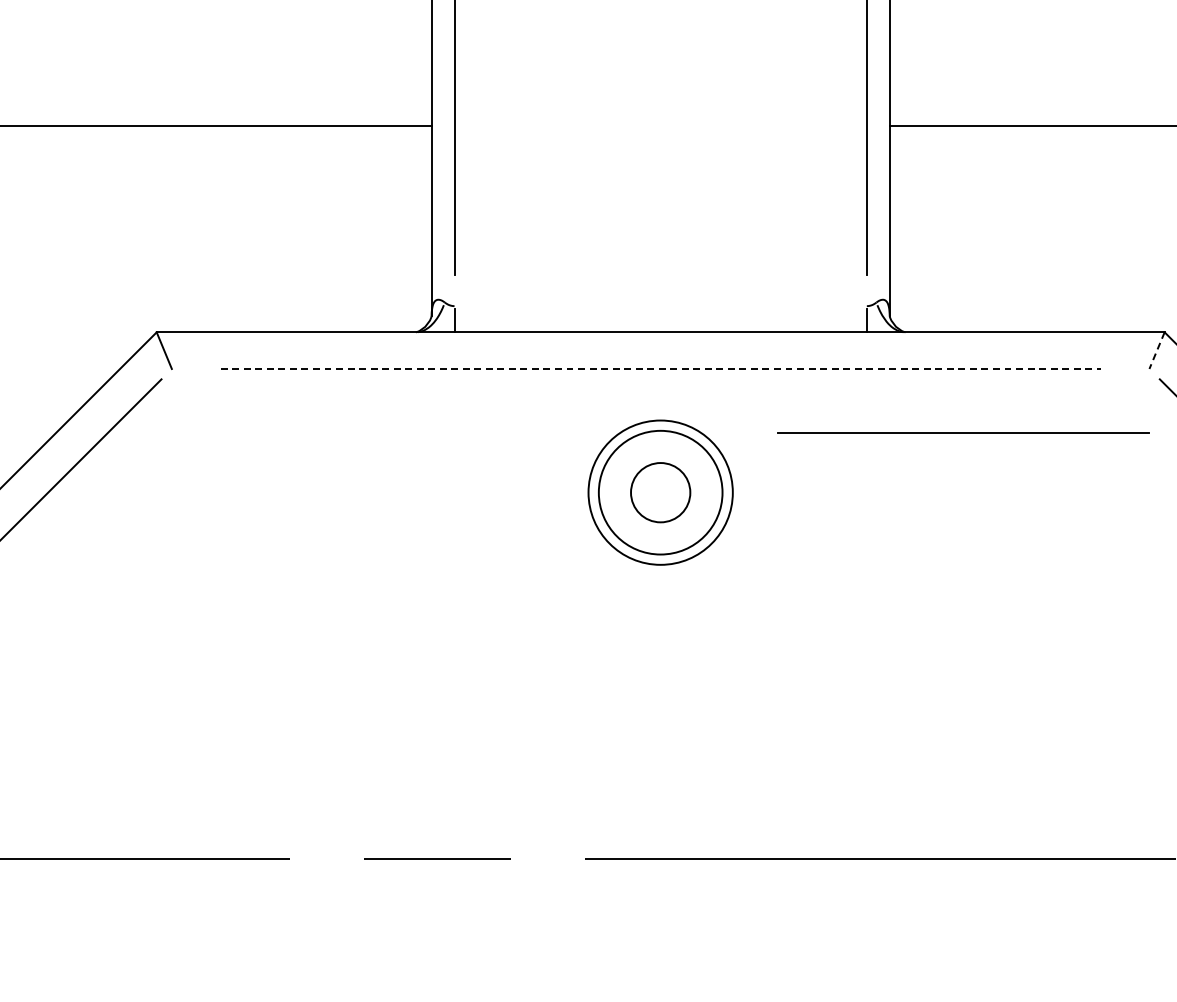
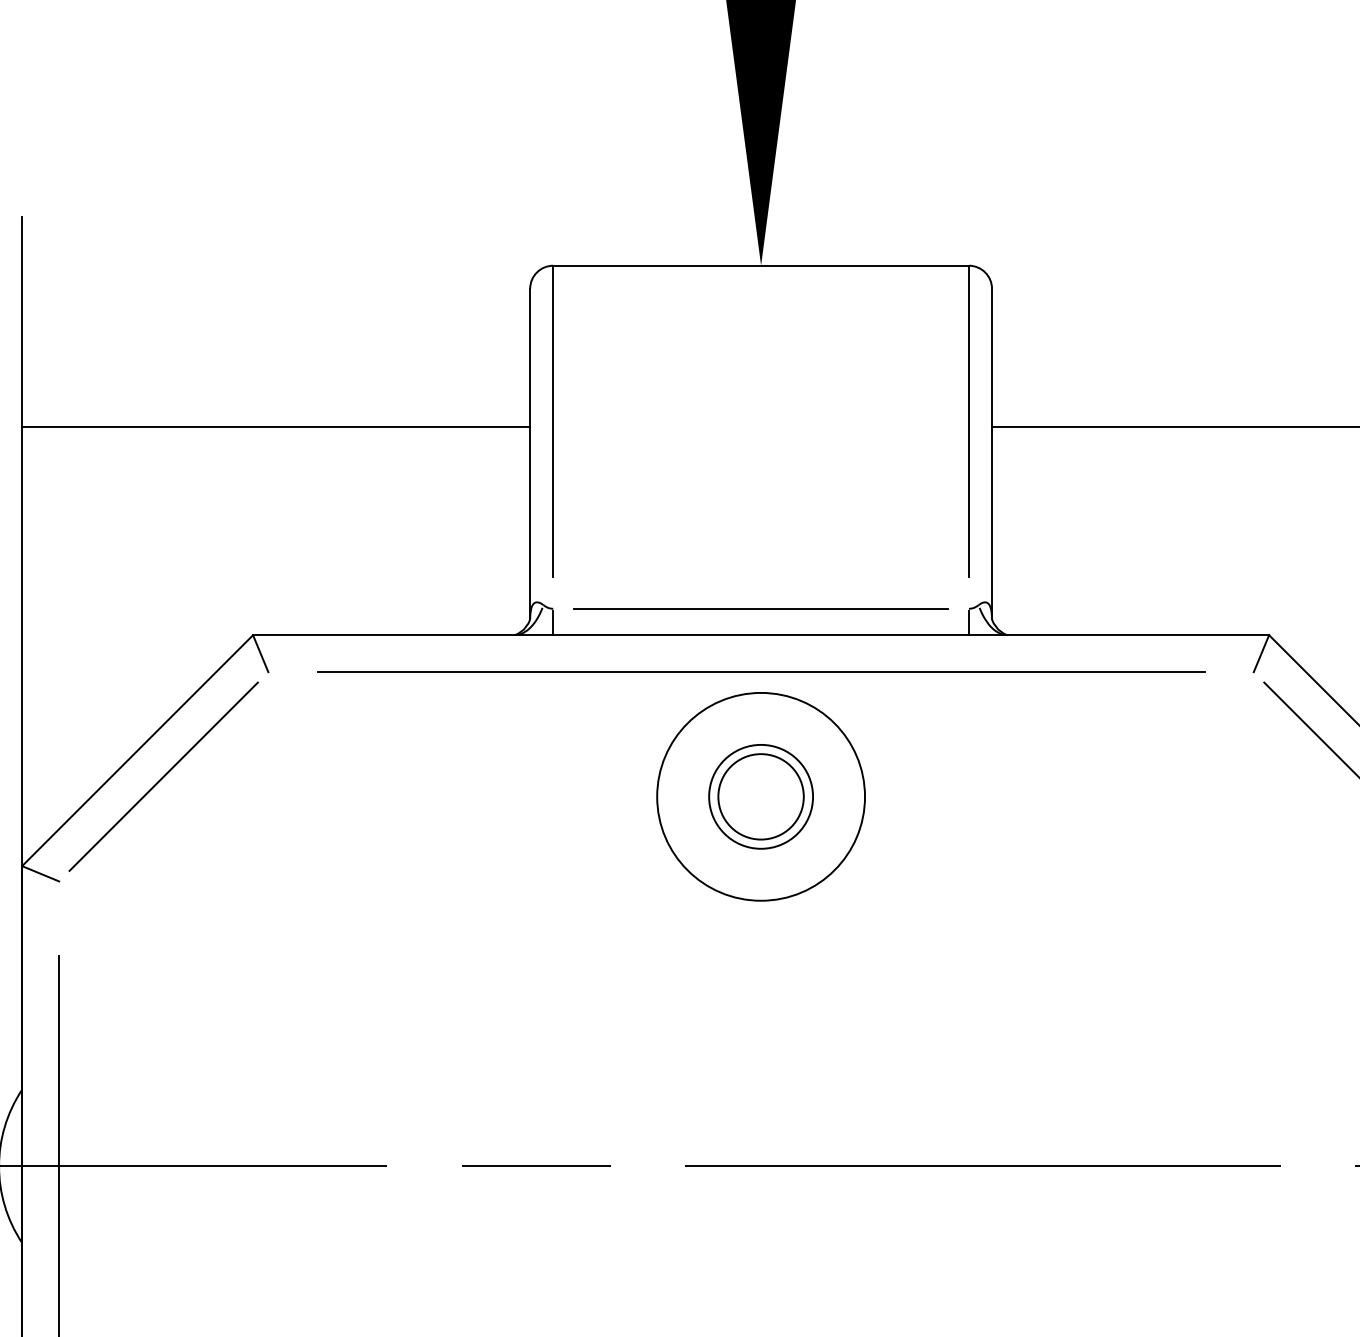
line: (1157, 351) -> (1261, 654), dashed -> solid
line: (661, 369) -> (761, 672), dashed -> solid
line: (962, 432) -> (760, 608), moved
circle: (660, 492) -> (760, 796), size x1.43
circle: (661, 492) -> (761, 796), size x0.71
circle: (661, 492) -> (761, 796), size x1.67

